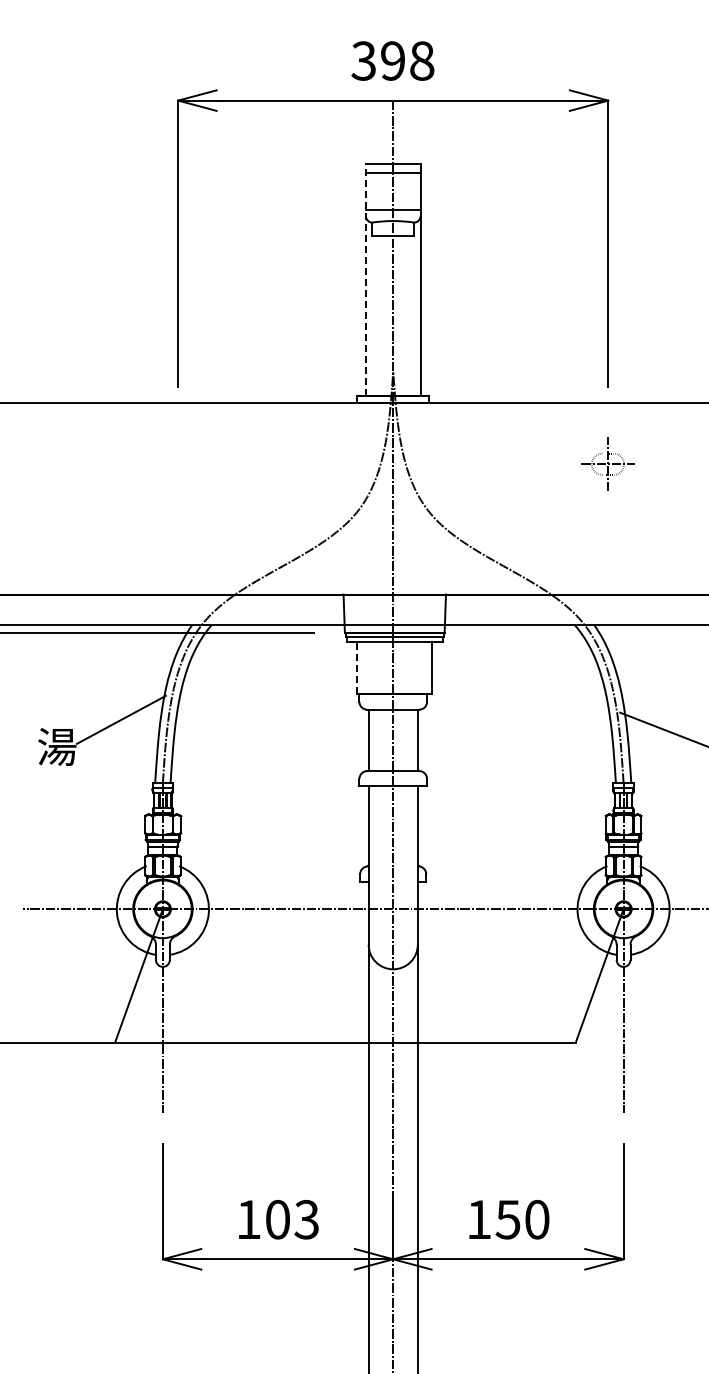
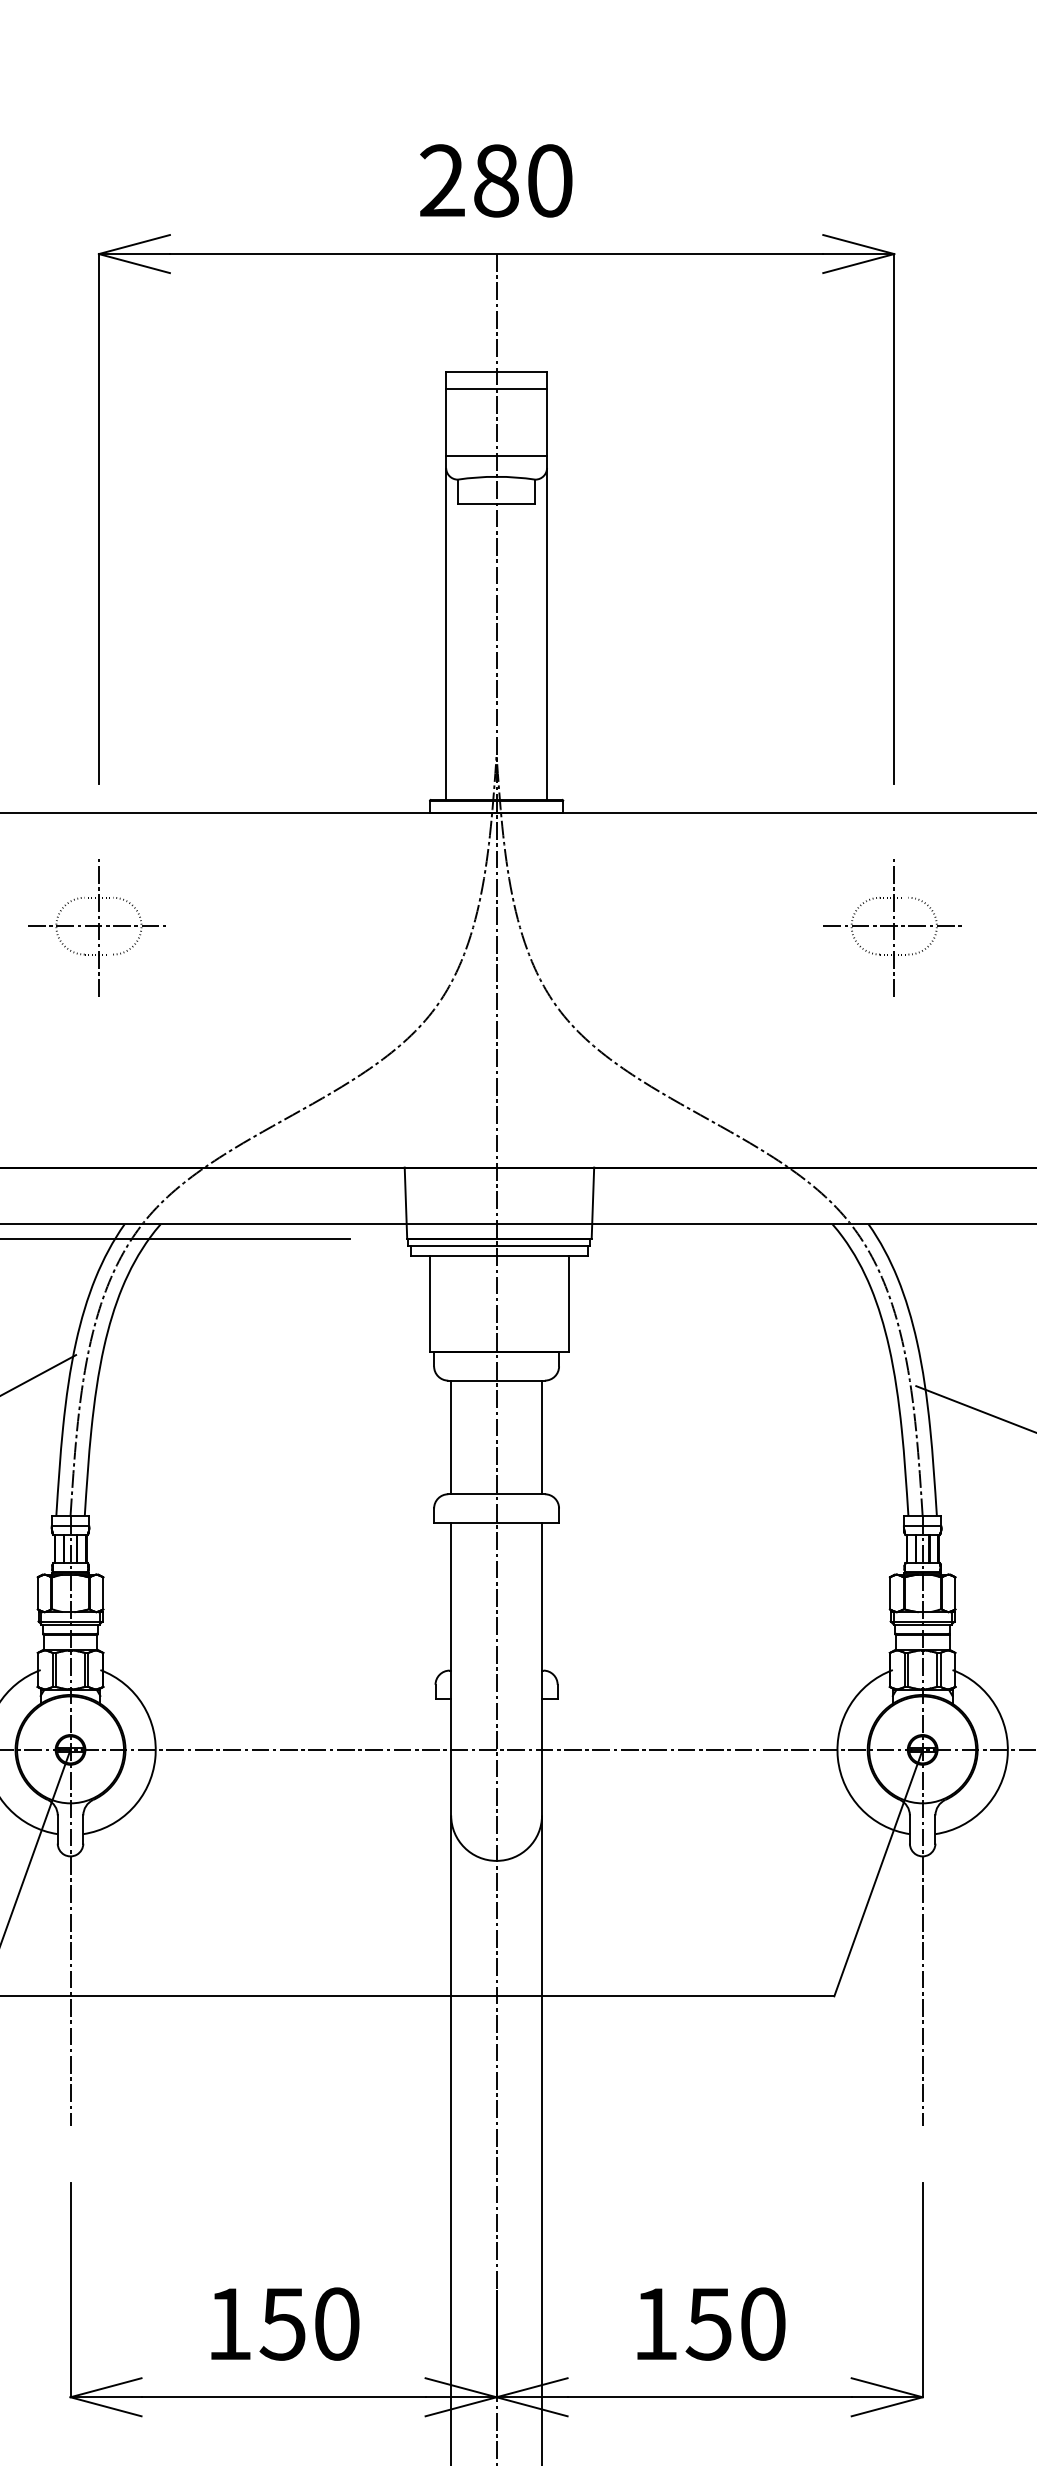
text: (392, 60) -> (495, 179), 398 -> 280
line: (365, 279) -> (445, 584), dashed -> solid
part: (177, 464) -> (97, 927), added
part: (607, 464) -> (892, 927), size x1.43
line: (357, 667) -> (430, 1302), dashed -> solid
text: (292, 1219) -> (310, 2323), 103 -> 150

